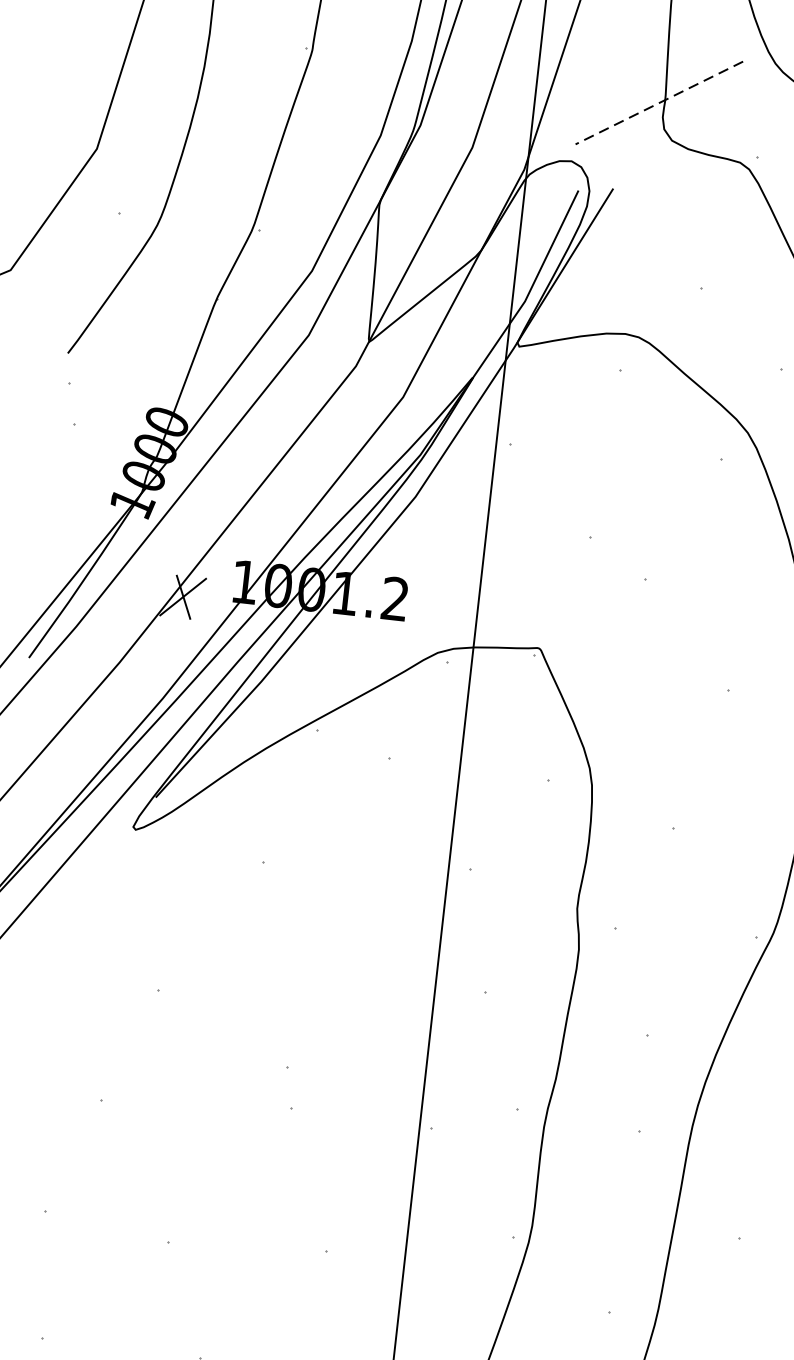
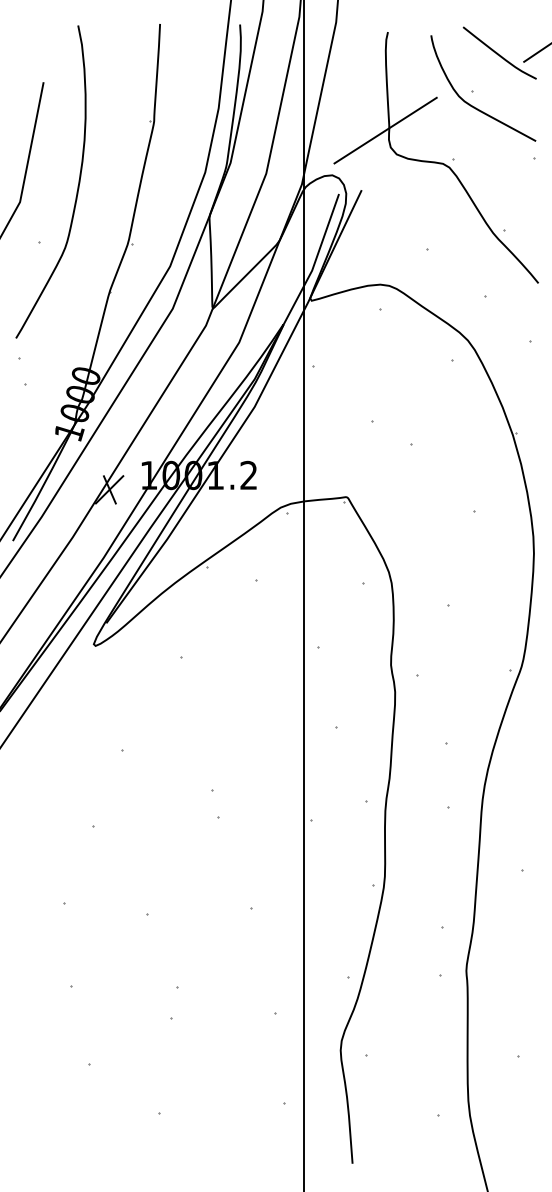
line: (659, 102) -> (385, 130), dashed -> solid

